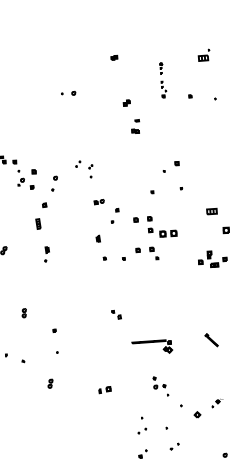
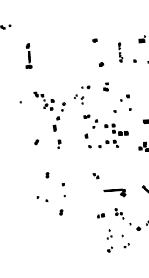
part: (68, 93) -> (85, 87), moved
part: (134, 125) -> (105, 86), moved
part: (104, 389) -> (100, 215), moved

